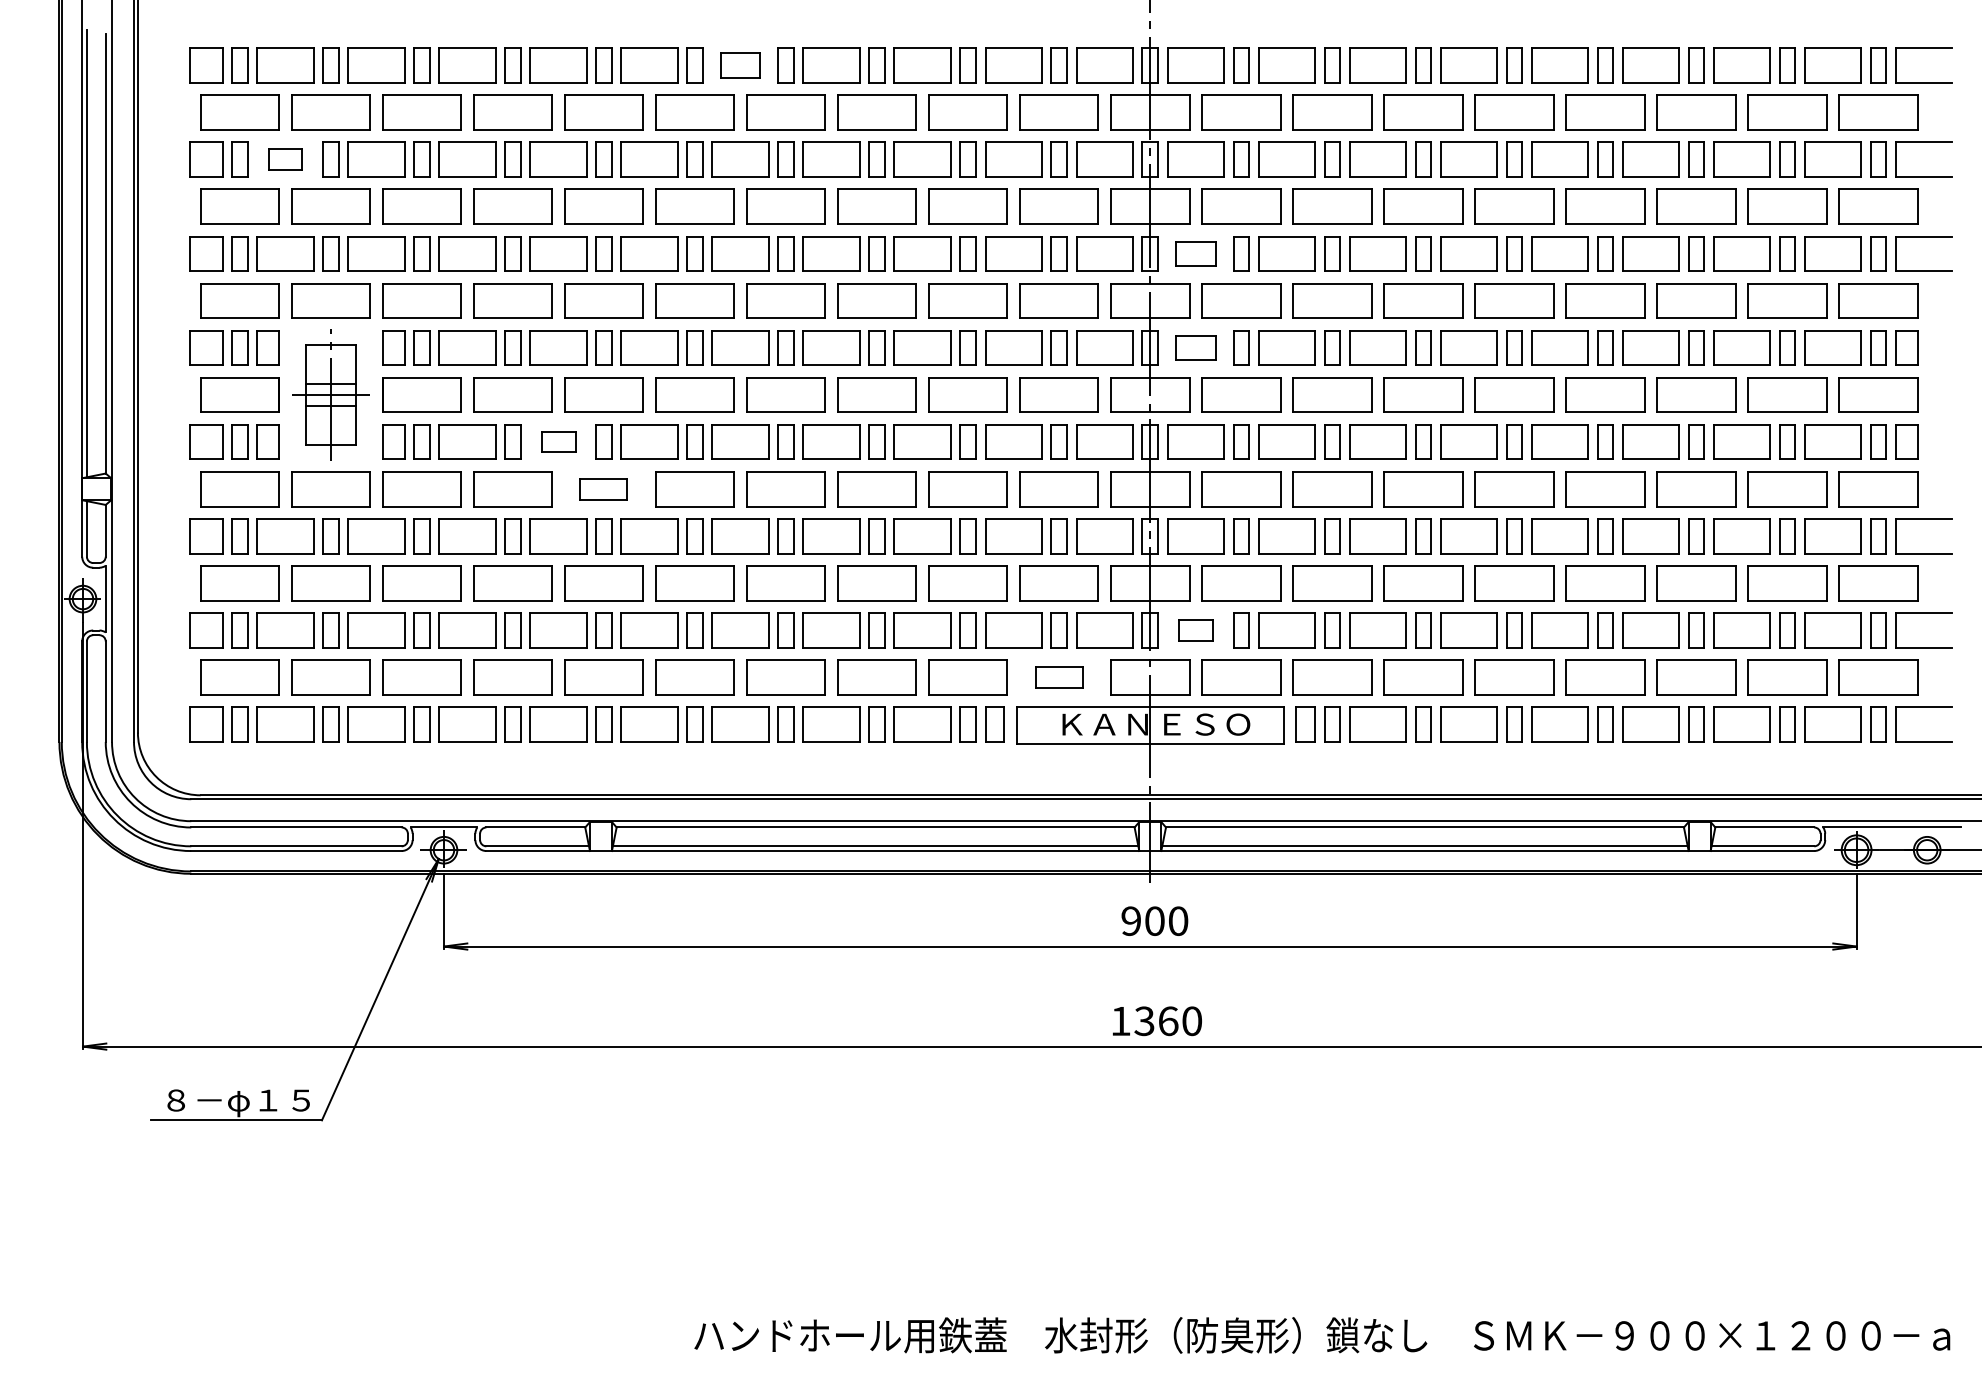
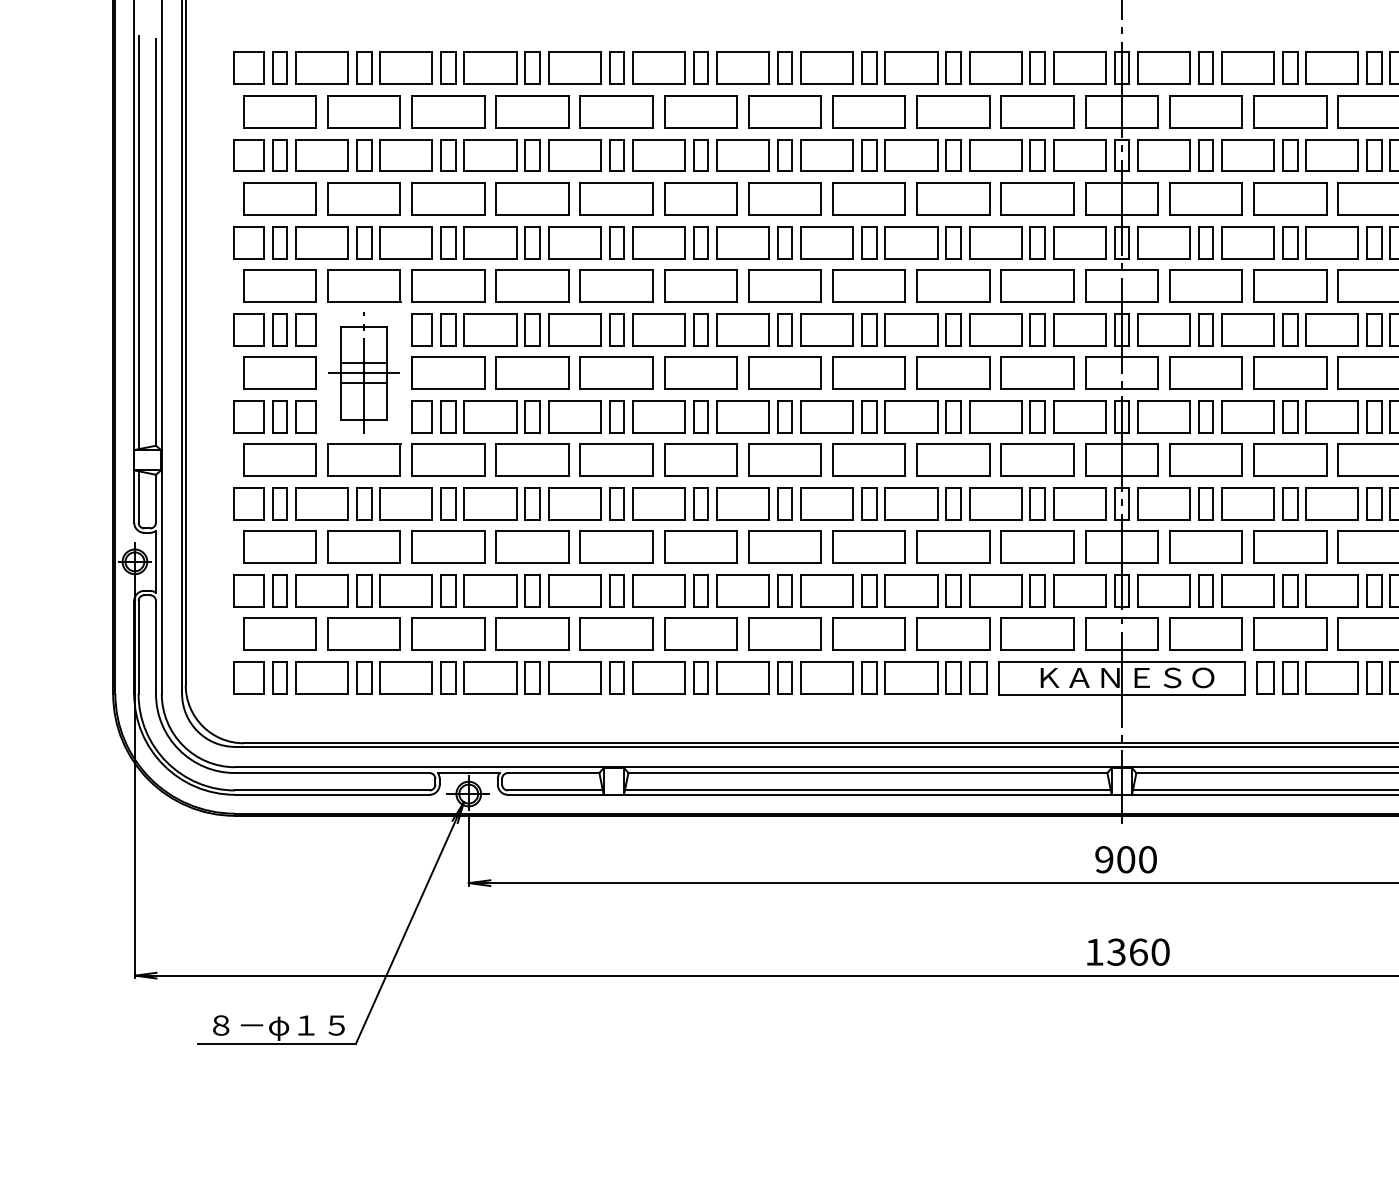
part: (740, 65) -> (742, 68), size x1.43
part: (285, 159) -> (322, 155), size x1.67
part: (1195, 253) -> (1163, 242), size x1.43
part: (1195, 347) -> (1163, 329), size x1.43
part: (558, 441) -> (574, 416), size x1.67
part: (603, 489) -> (616, 460), size x1.67
part: (1195, 630) -> (1163, 590), size x1.67
part: (1058, 677) -> (1036, 634), size x1.67

